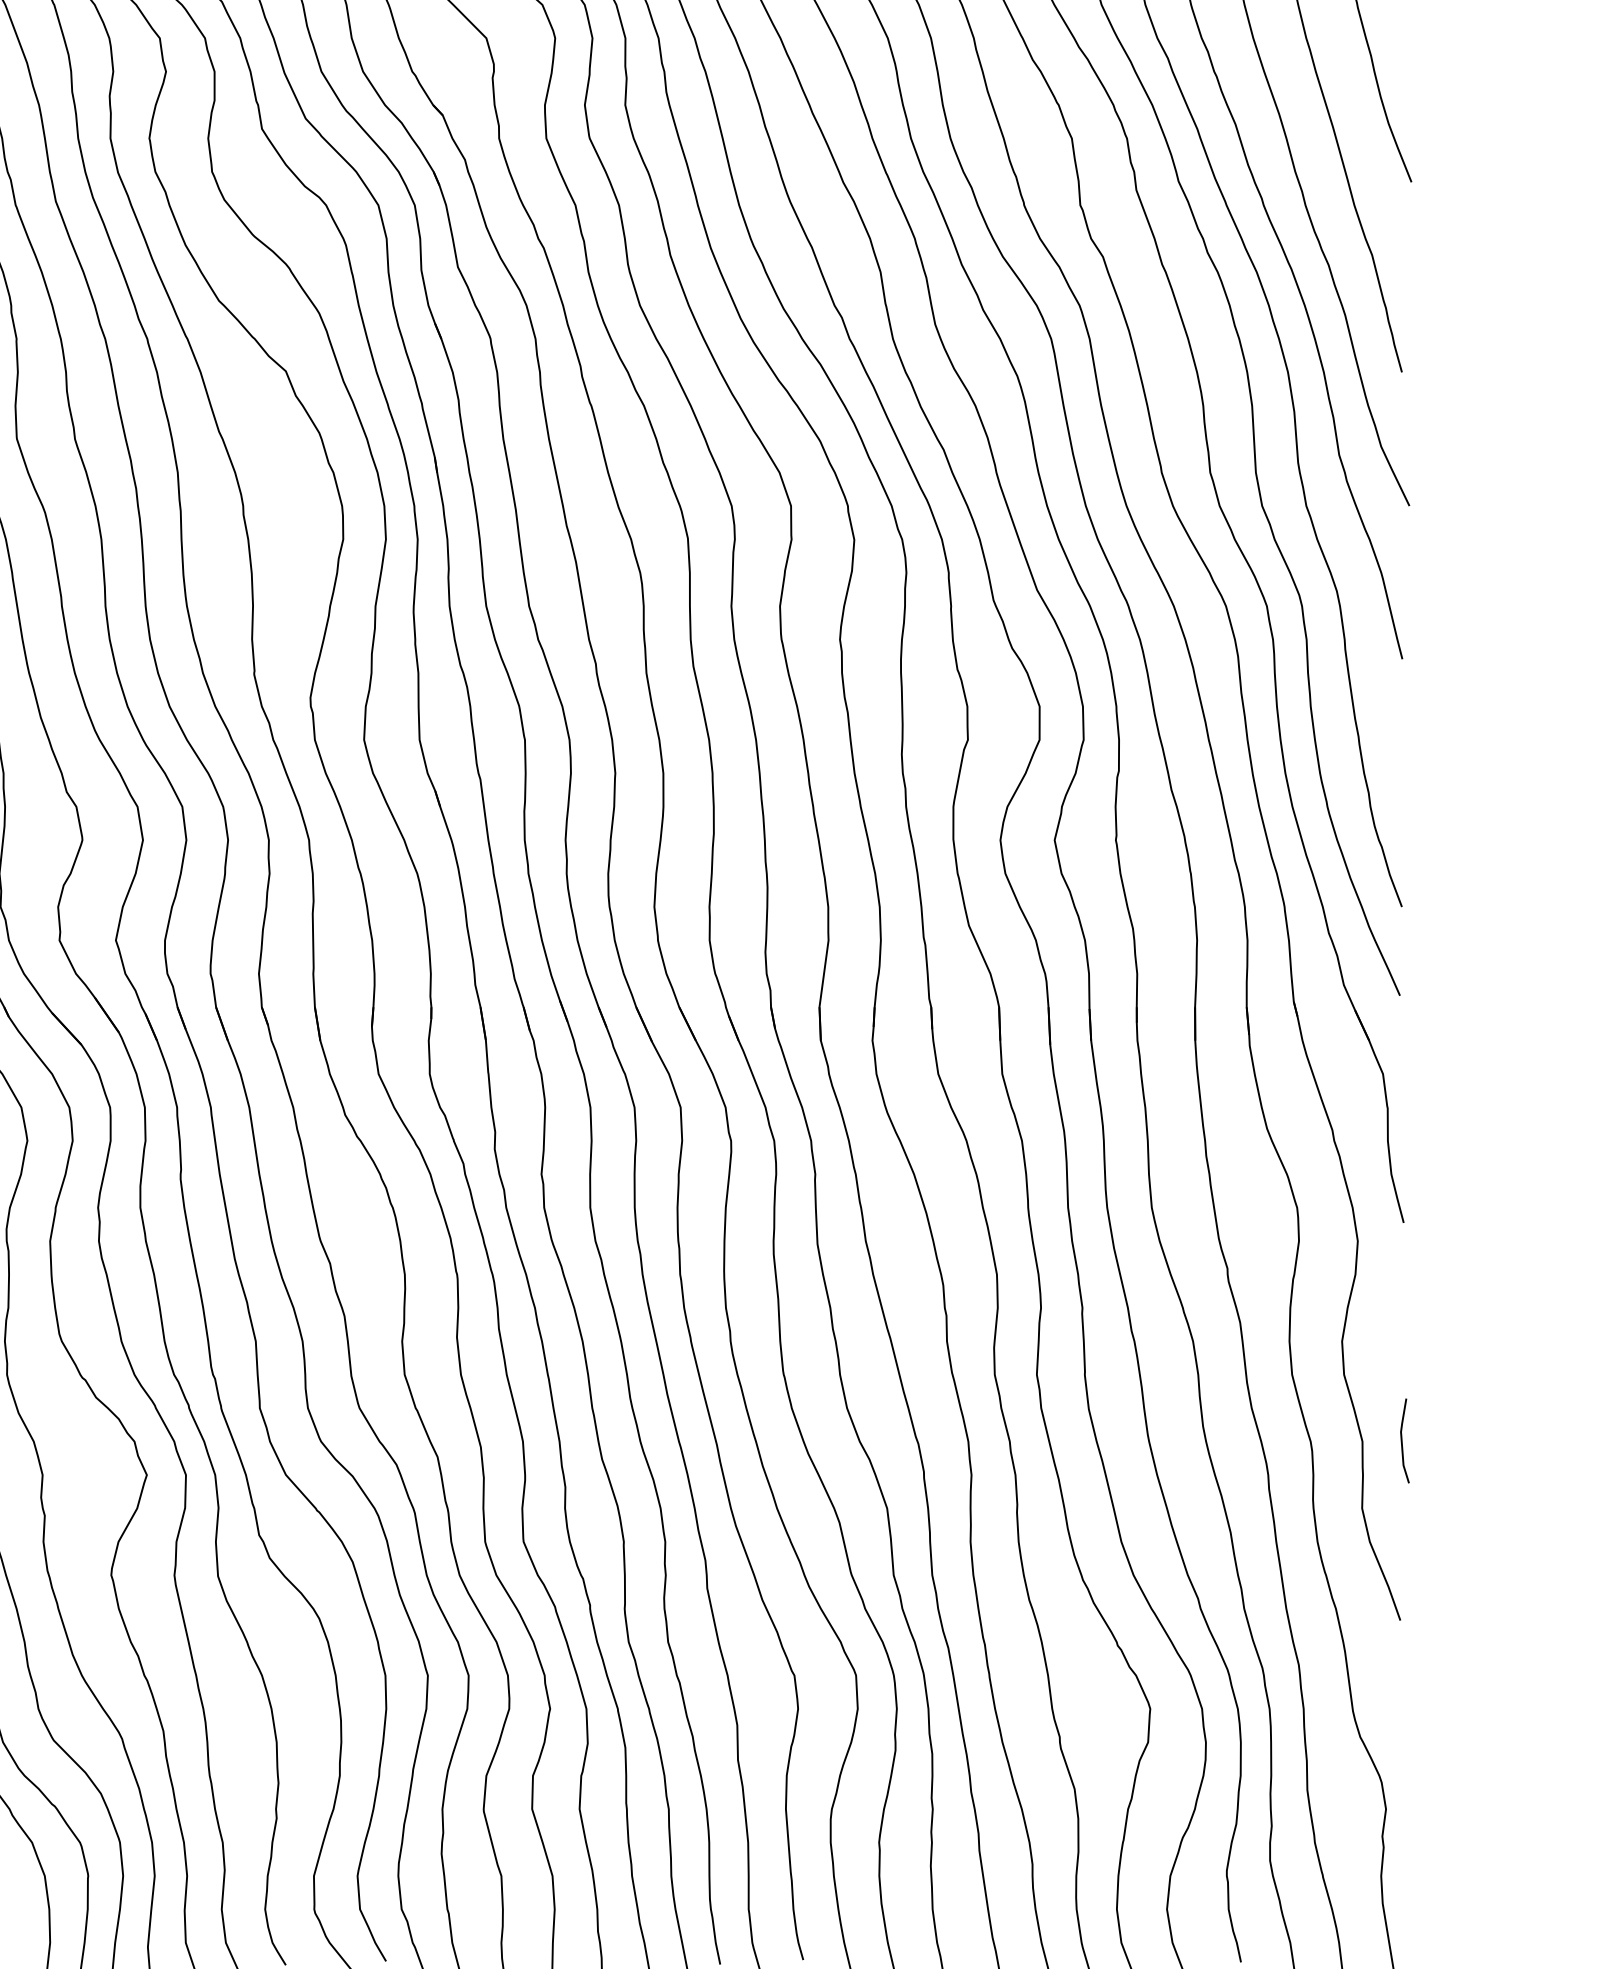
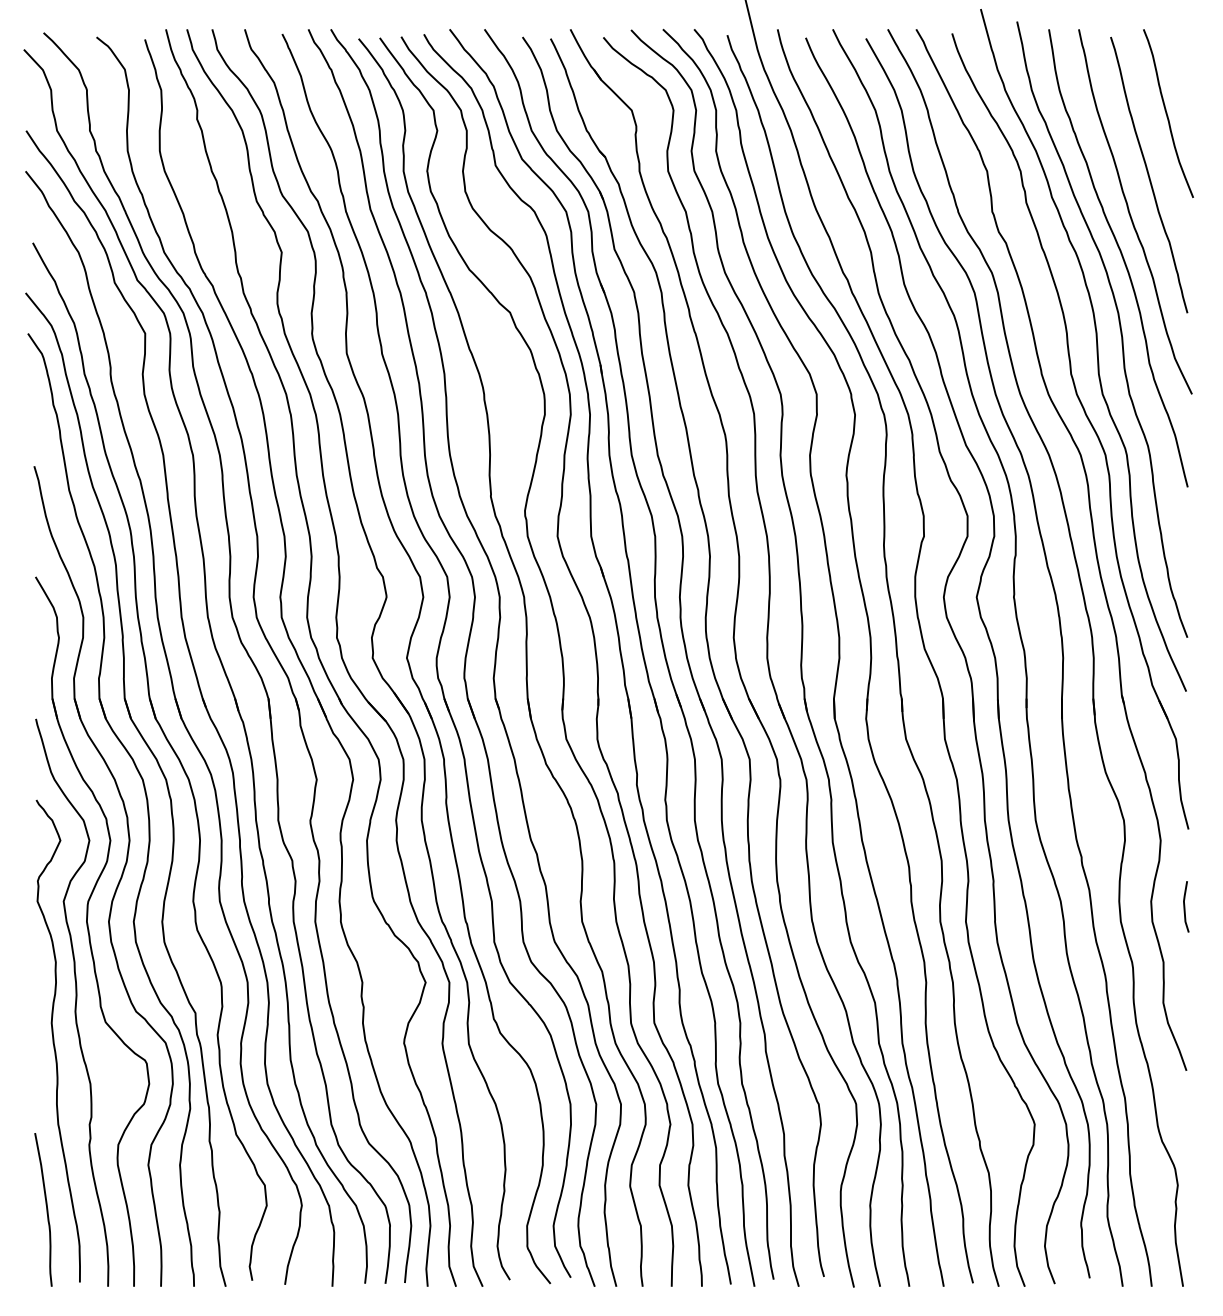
line: (1403, 1440) -> (1185, 906), moved

